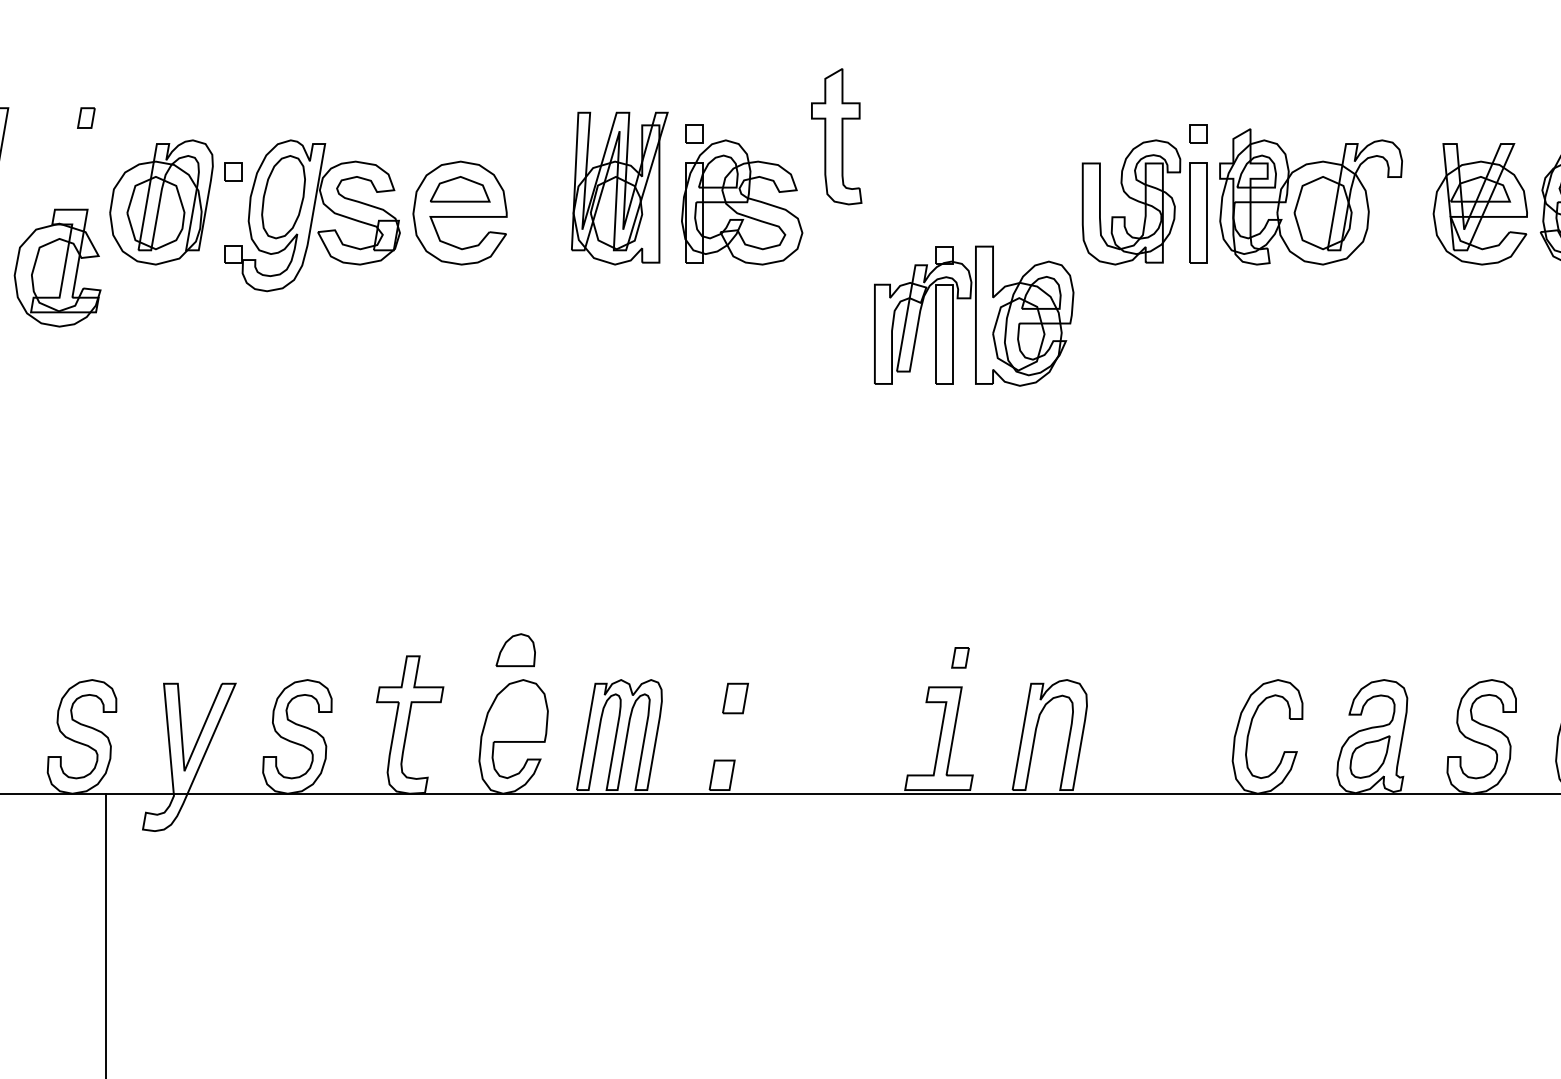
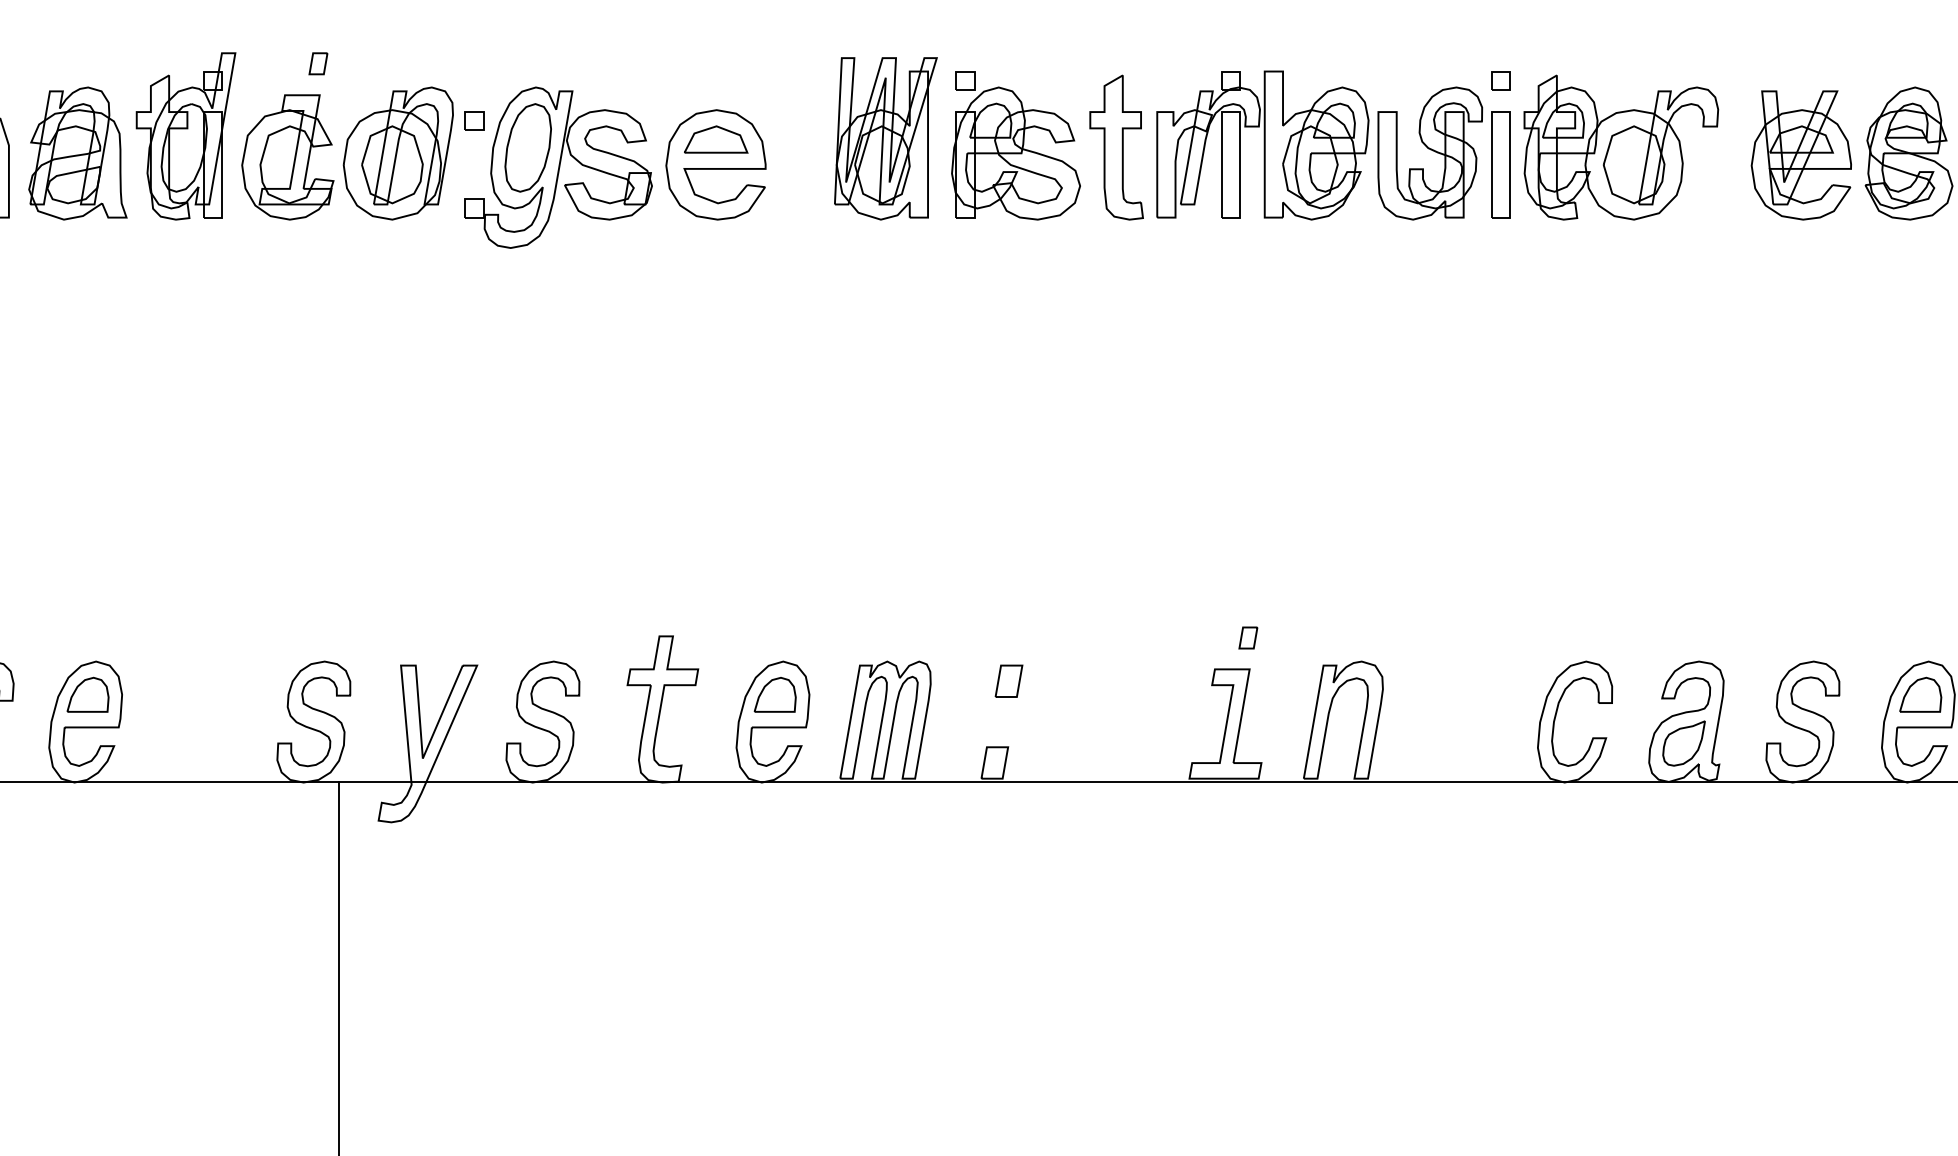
part: (836, 136) -> (1116, 147), moved
part: (57, 268) -> (287, 157), moved
part: (973, 316) -> (1262, 145), moved
part: (515, 649) -> (774, 694), moved

